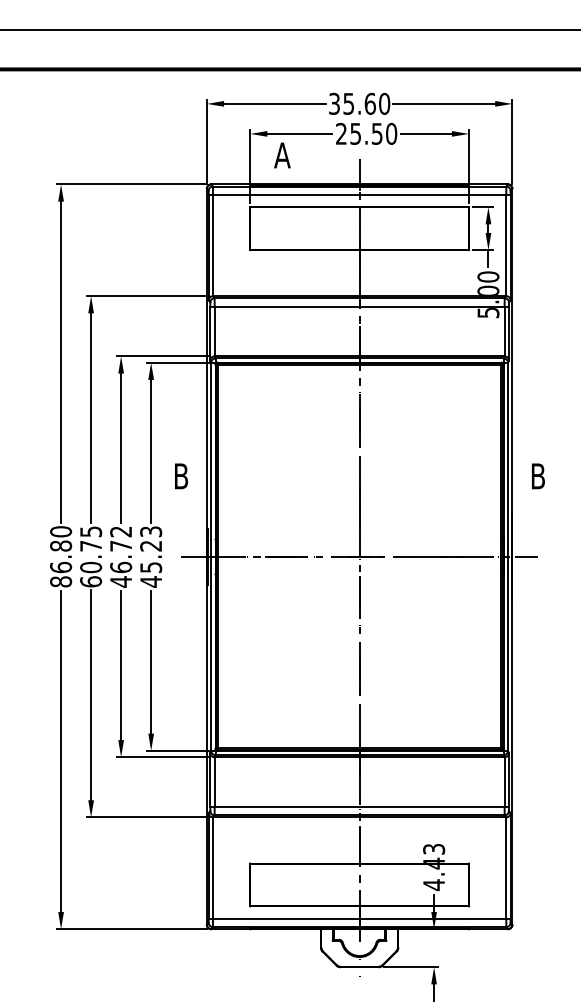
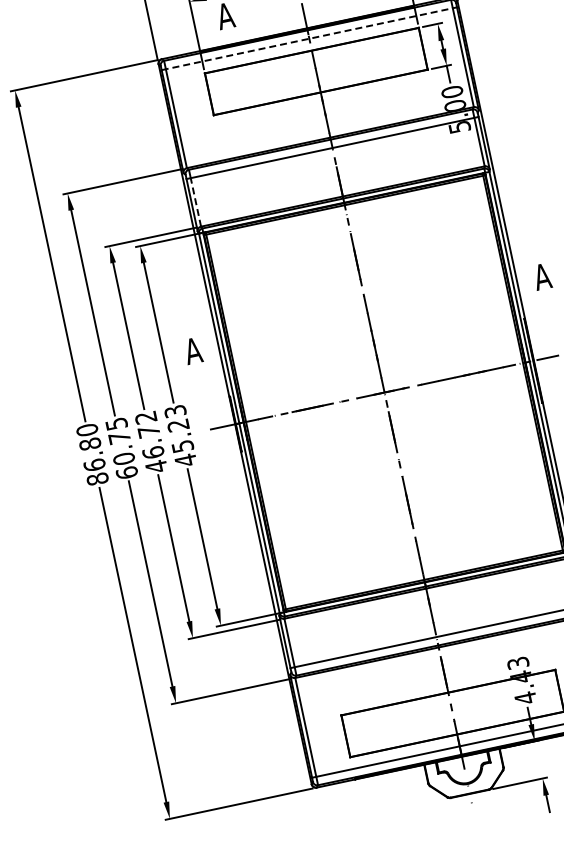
line: (359, 195) -> (309, 39), solid -> dashed
line: (214, 331) -> (195, 202), solid -> dashed
text: (181, 476) -> (193, 351), B -> A
text: (537, 476) -> (541, 277), B -> A

